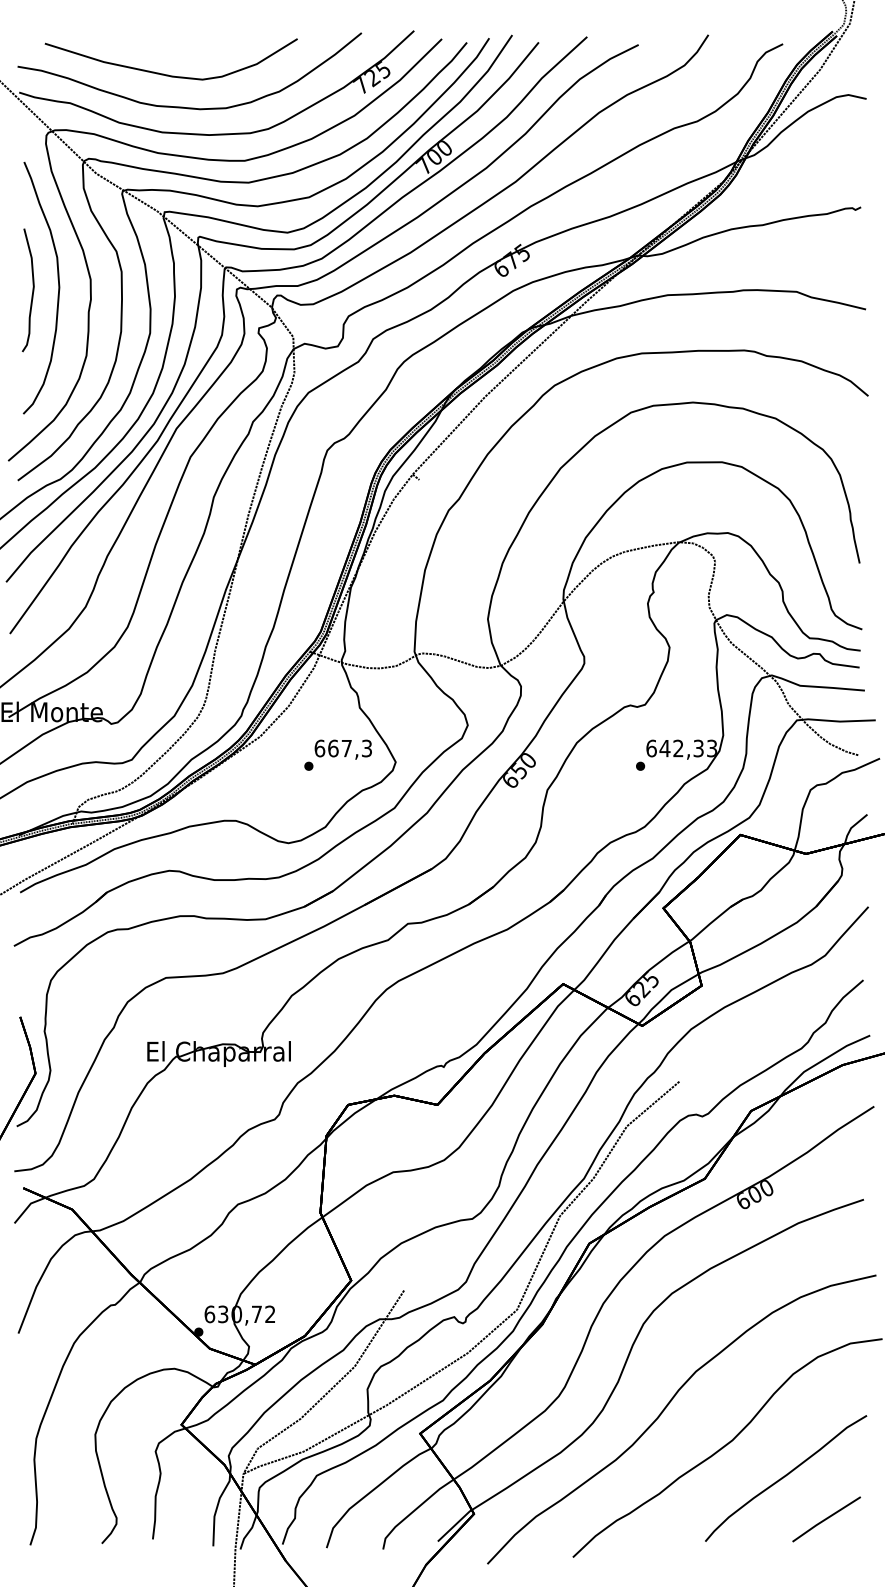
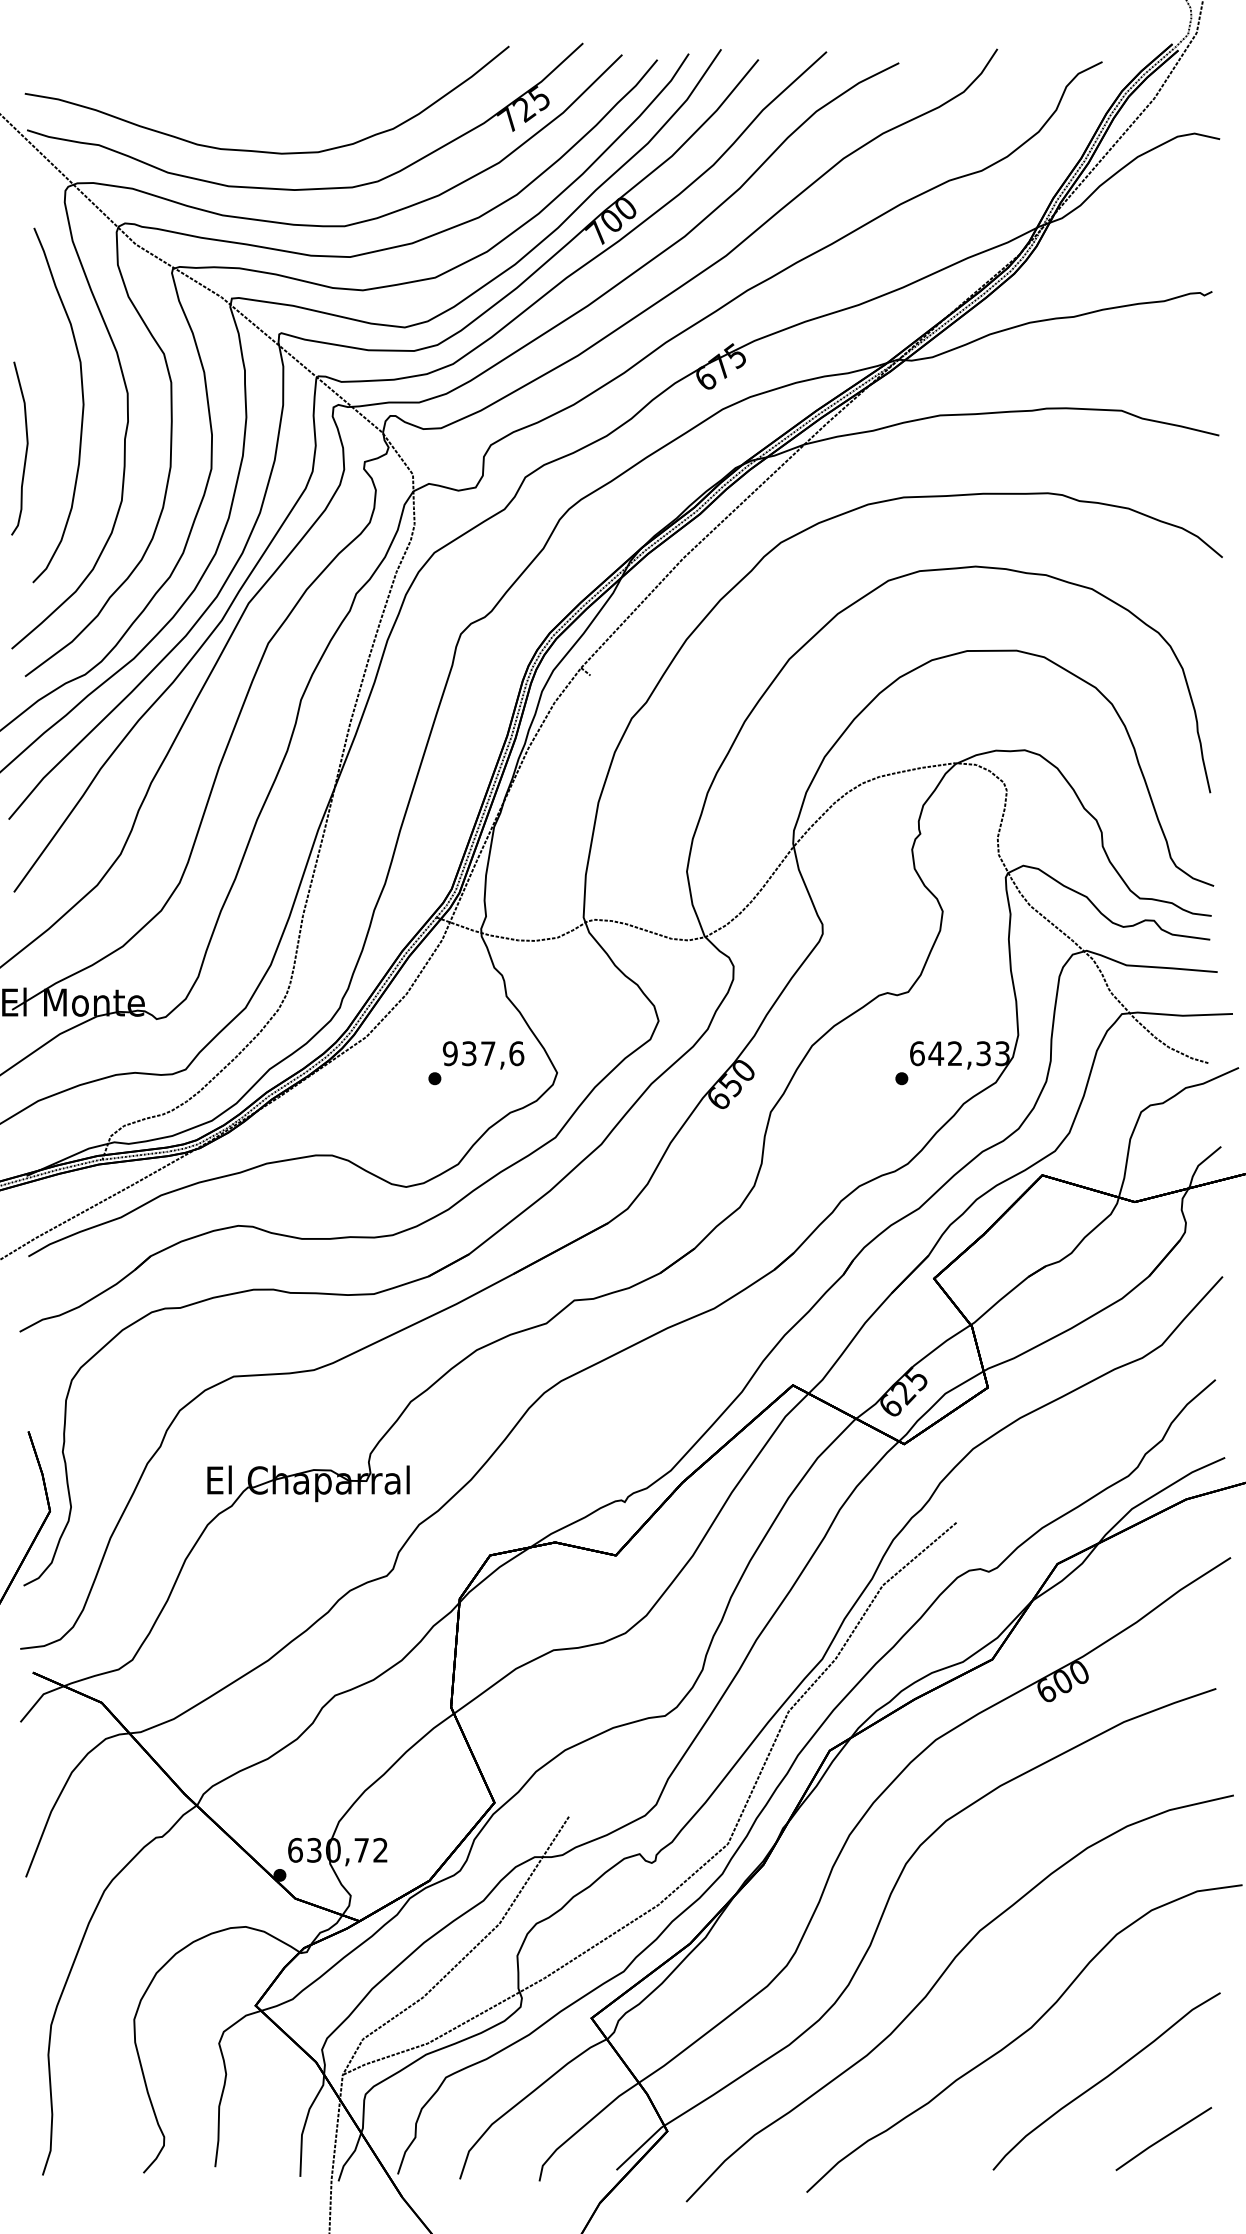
curve: (169, 75) -> (238, 105), removed
curve: (32, 291) -> (25, 450), moved
text: (343, 748) -> (483, 1053), 667,3 -> 937,6

